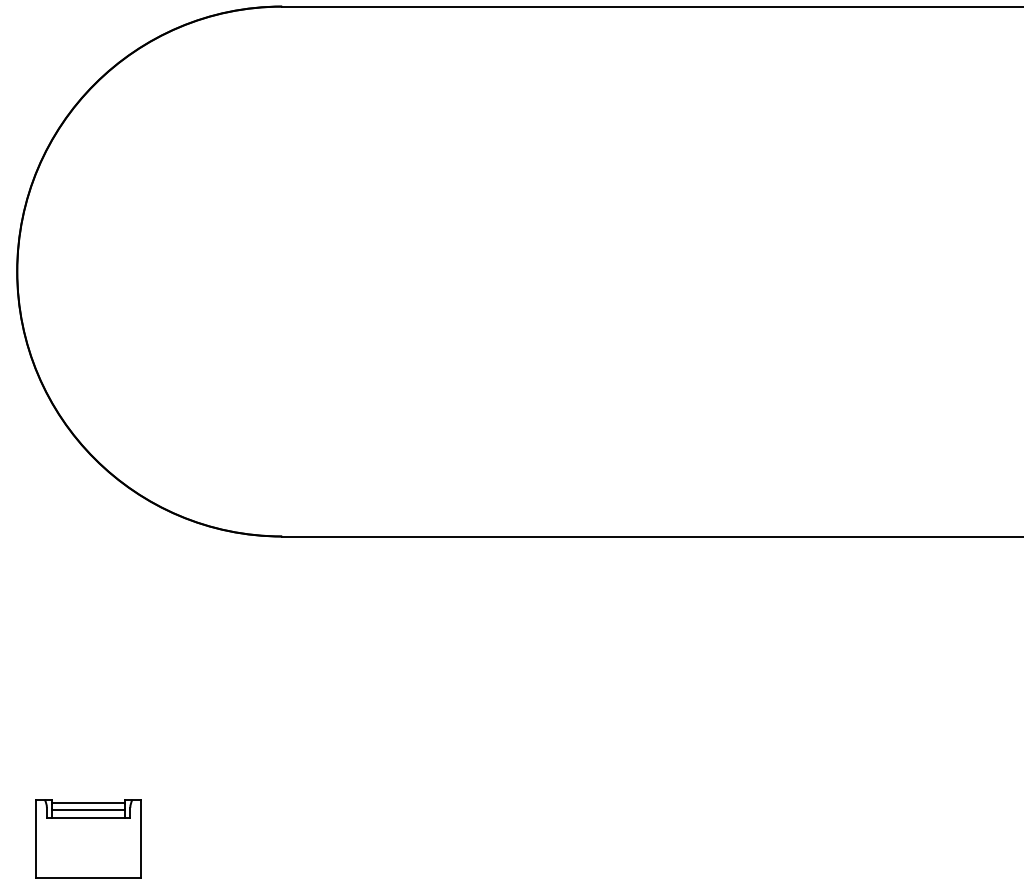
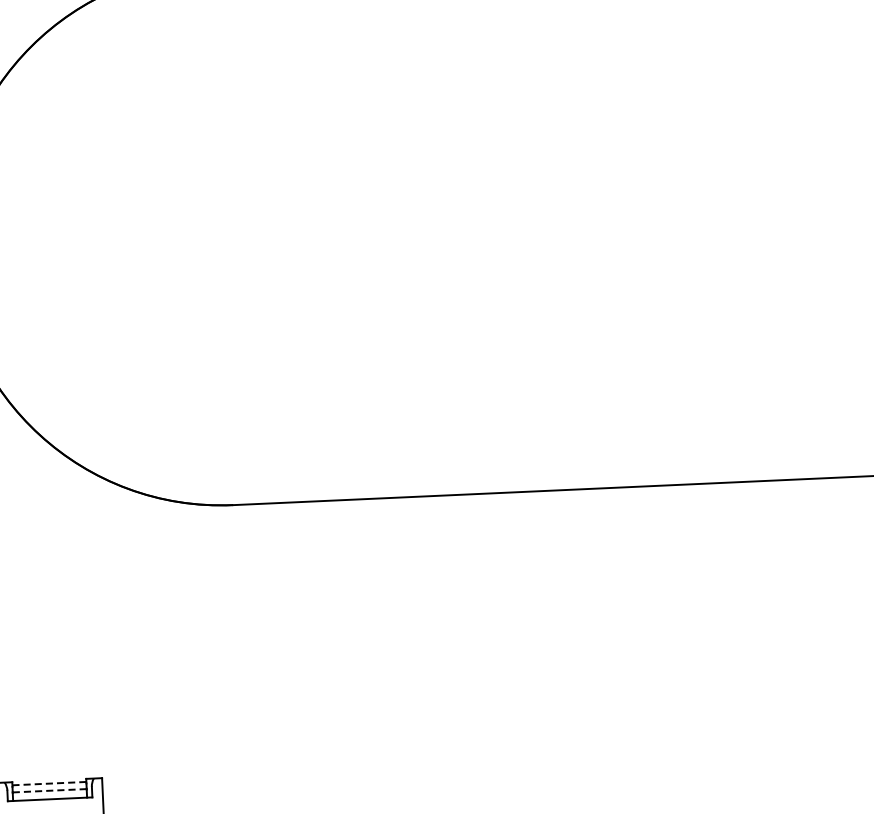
line: (88, 802) -> (49, 783), solid -> dashed
line: (88, 809) -> (49, 790), solid -> dashed

